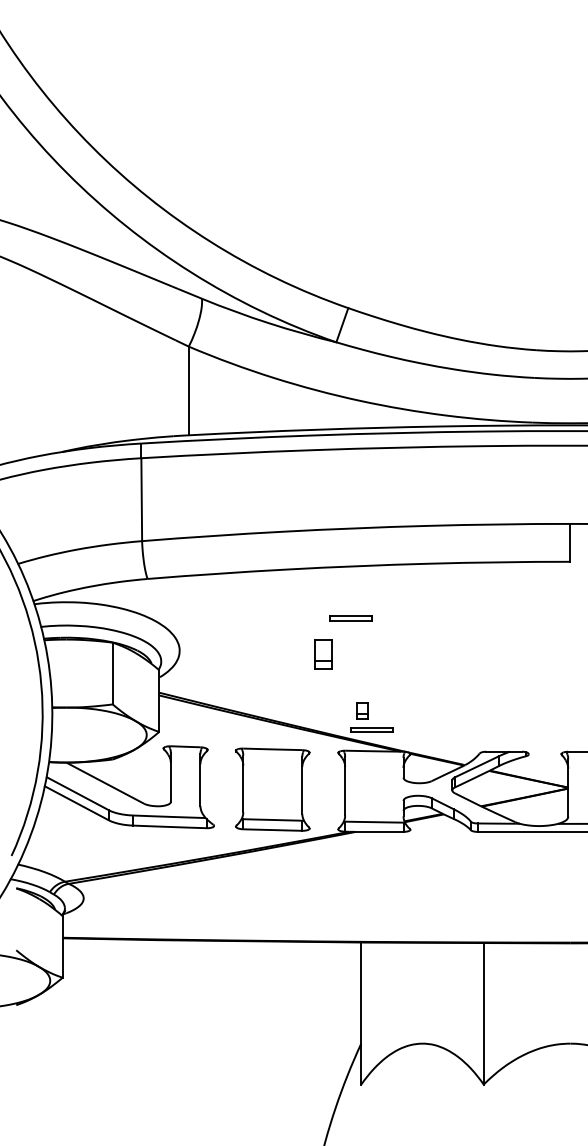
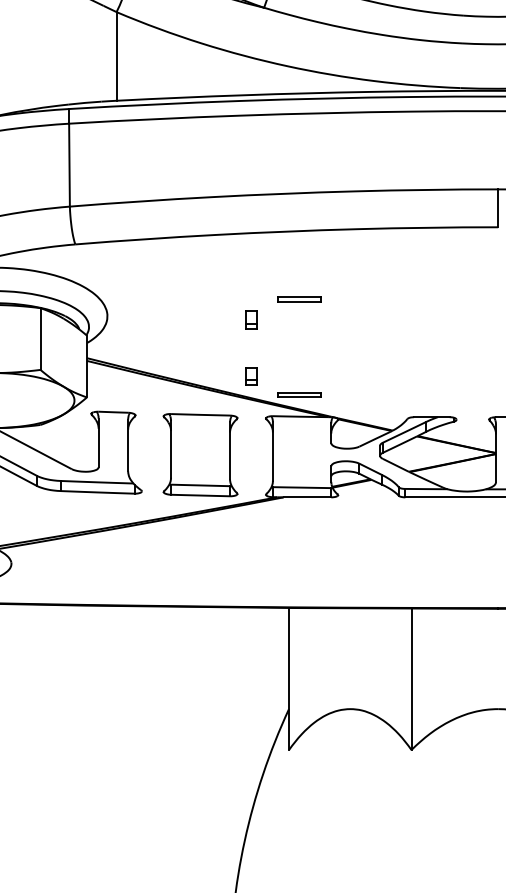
part: (350, 618) -> (299, 298), moved
part: (323, 654) -> (251, 319), size x0.62
part: (362, 710) -> (251, 375), moved

